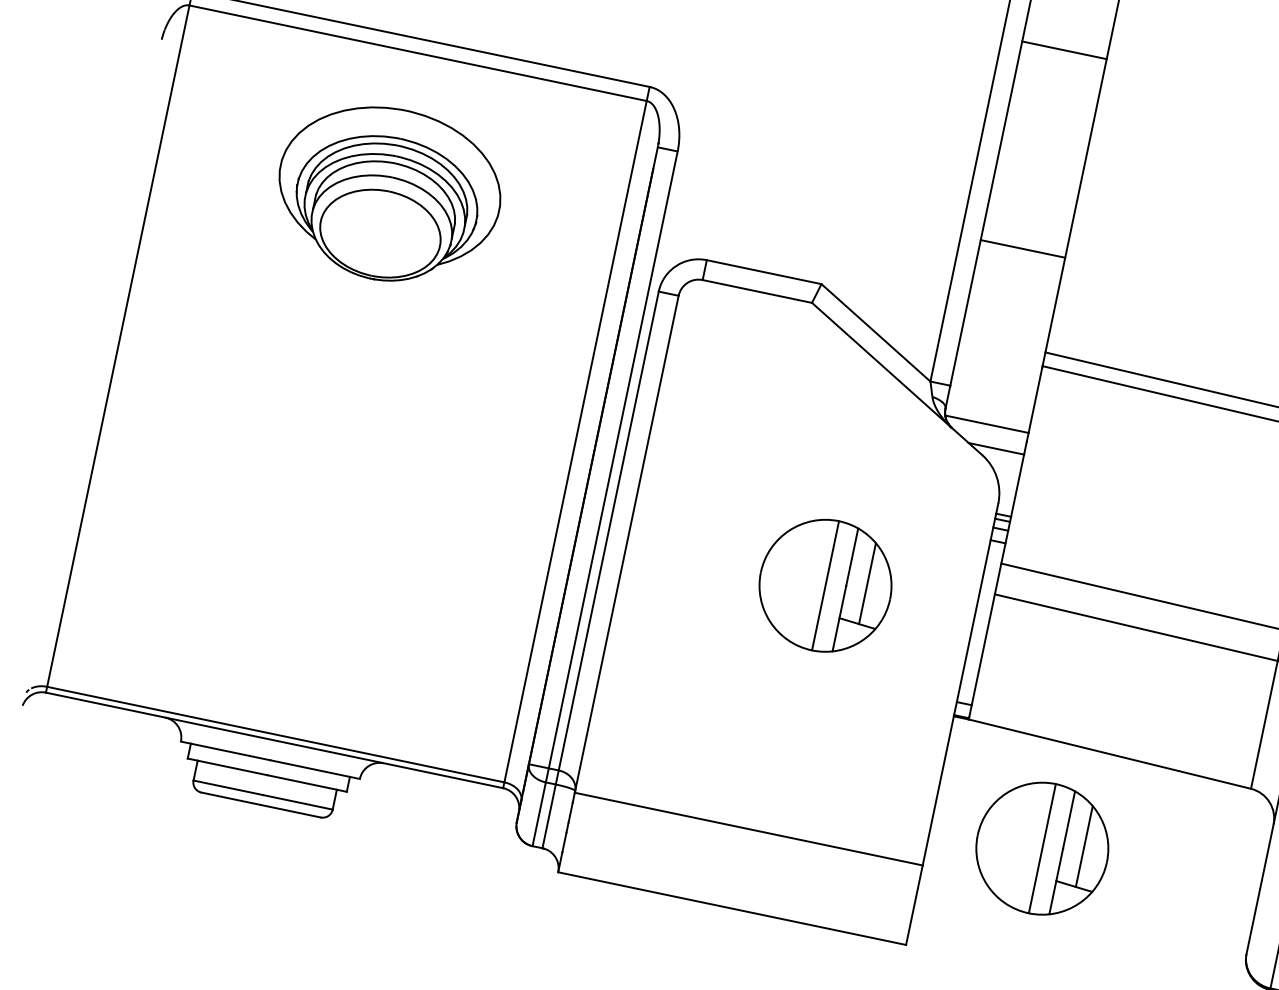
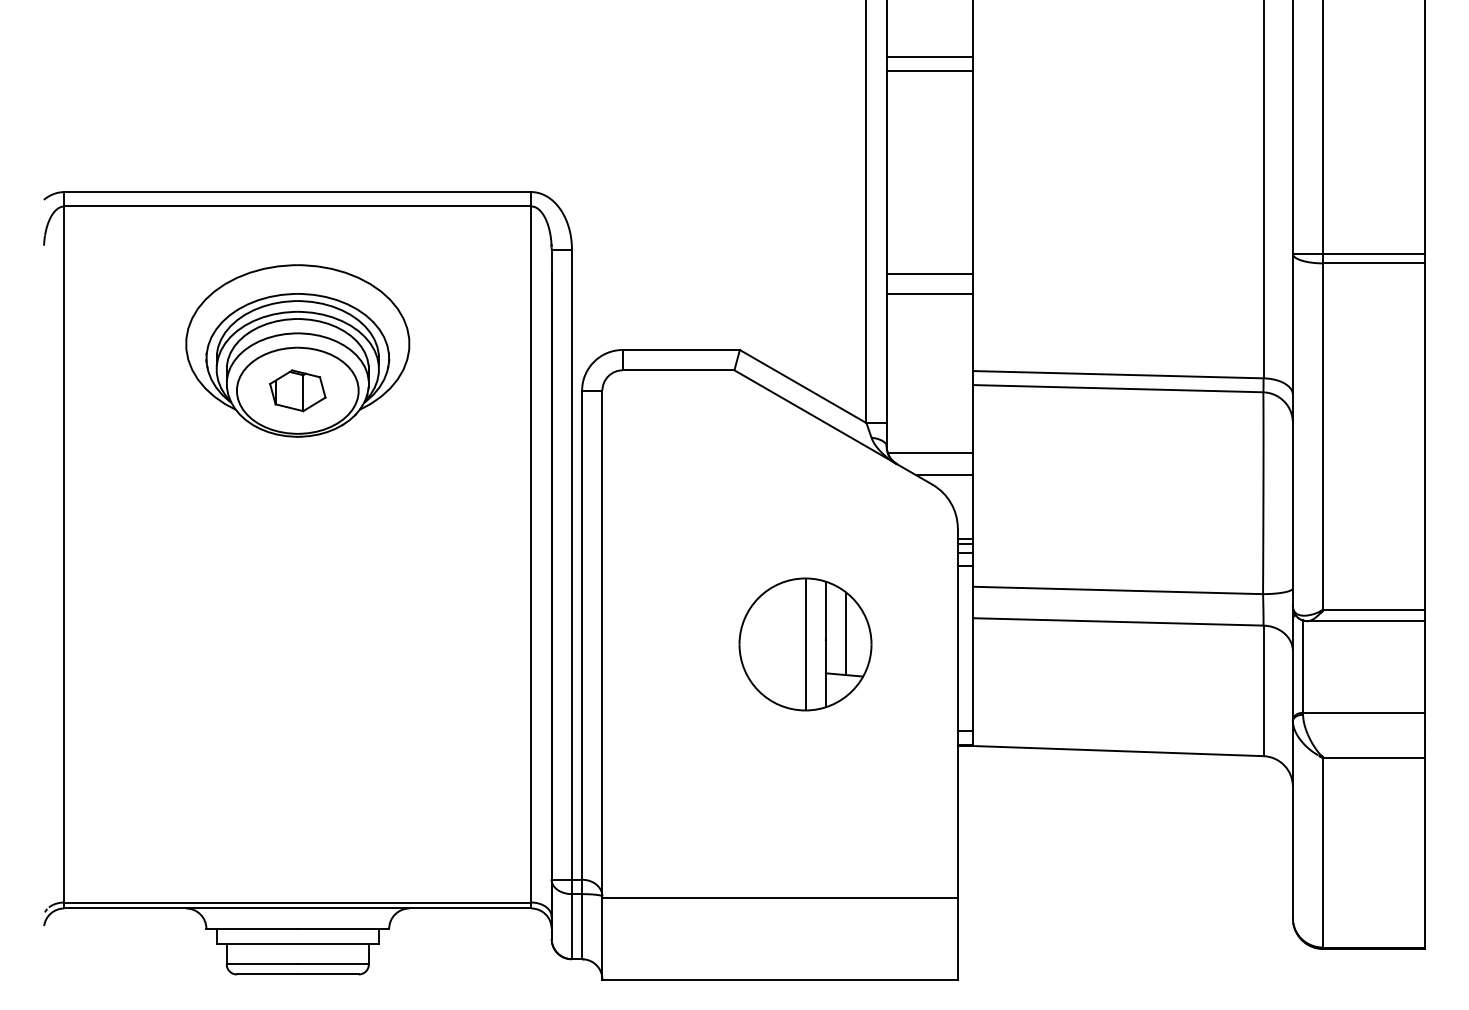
line: (1067, 35) -> (929, 56), added
part: (380, 233) -> (297, 390), added
line: (1018, 267) -> (929, 293), added
part: (1042, 848) -> (1071, 857), removed

